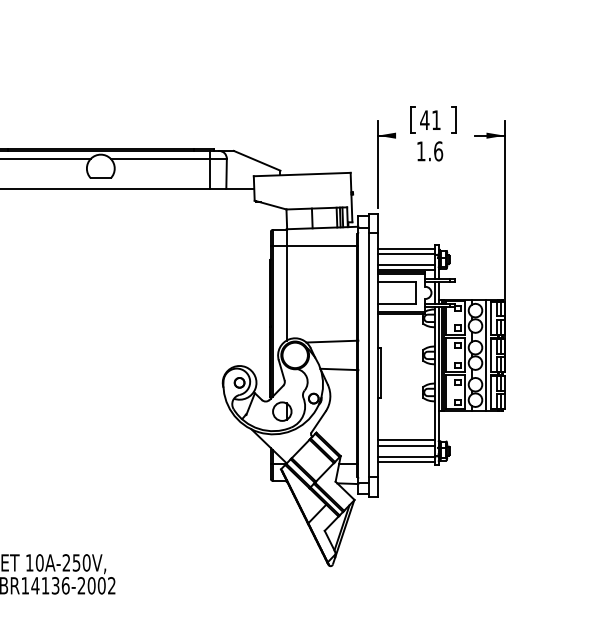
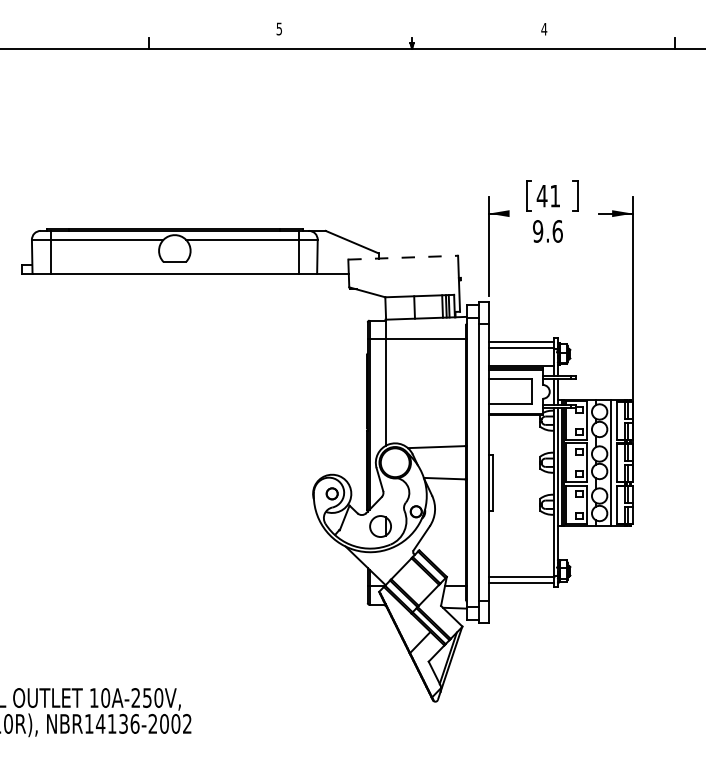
text: (421, 151) -> (538, 231), 1.6 -> 9.6
line: (302, 174) -> (403, 257), solid -> dashed
line: (405, 265) -> (520, 360), removed
line: (405, 440) -> (520, 559), removed
line: (405, 446) -> (520, 565), removed

